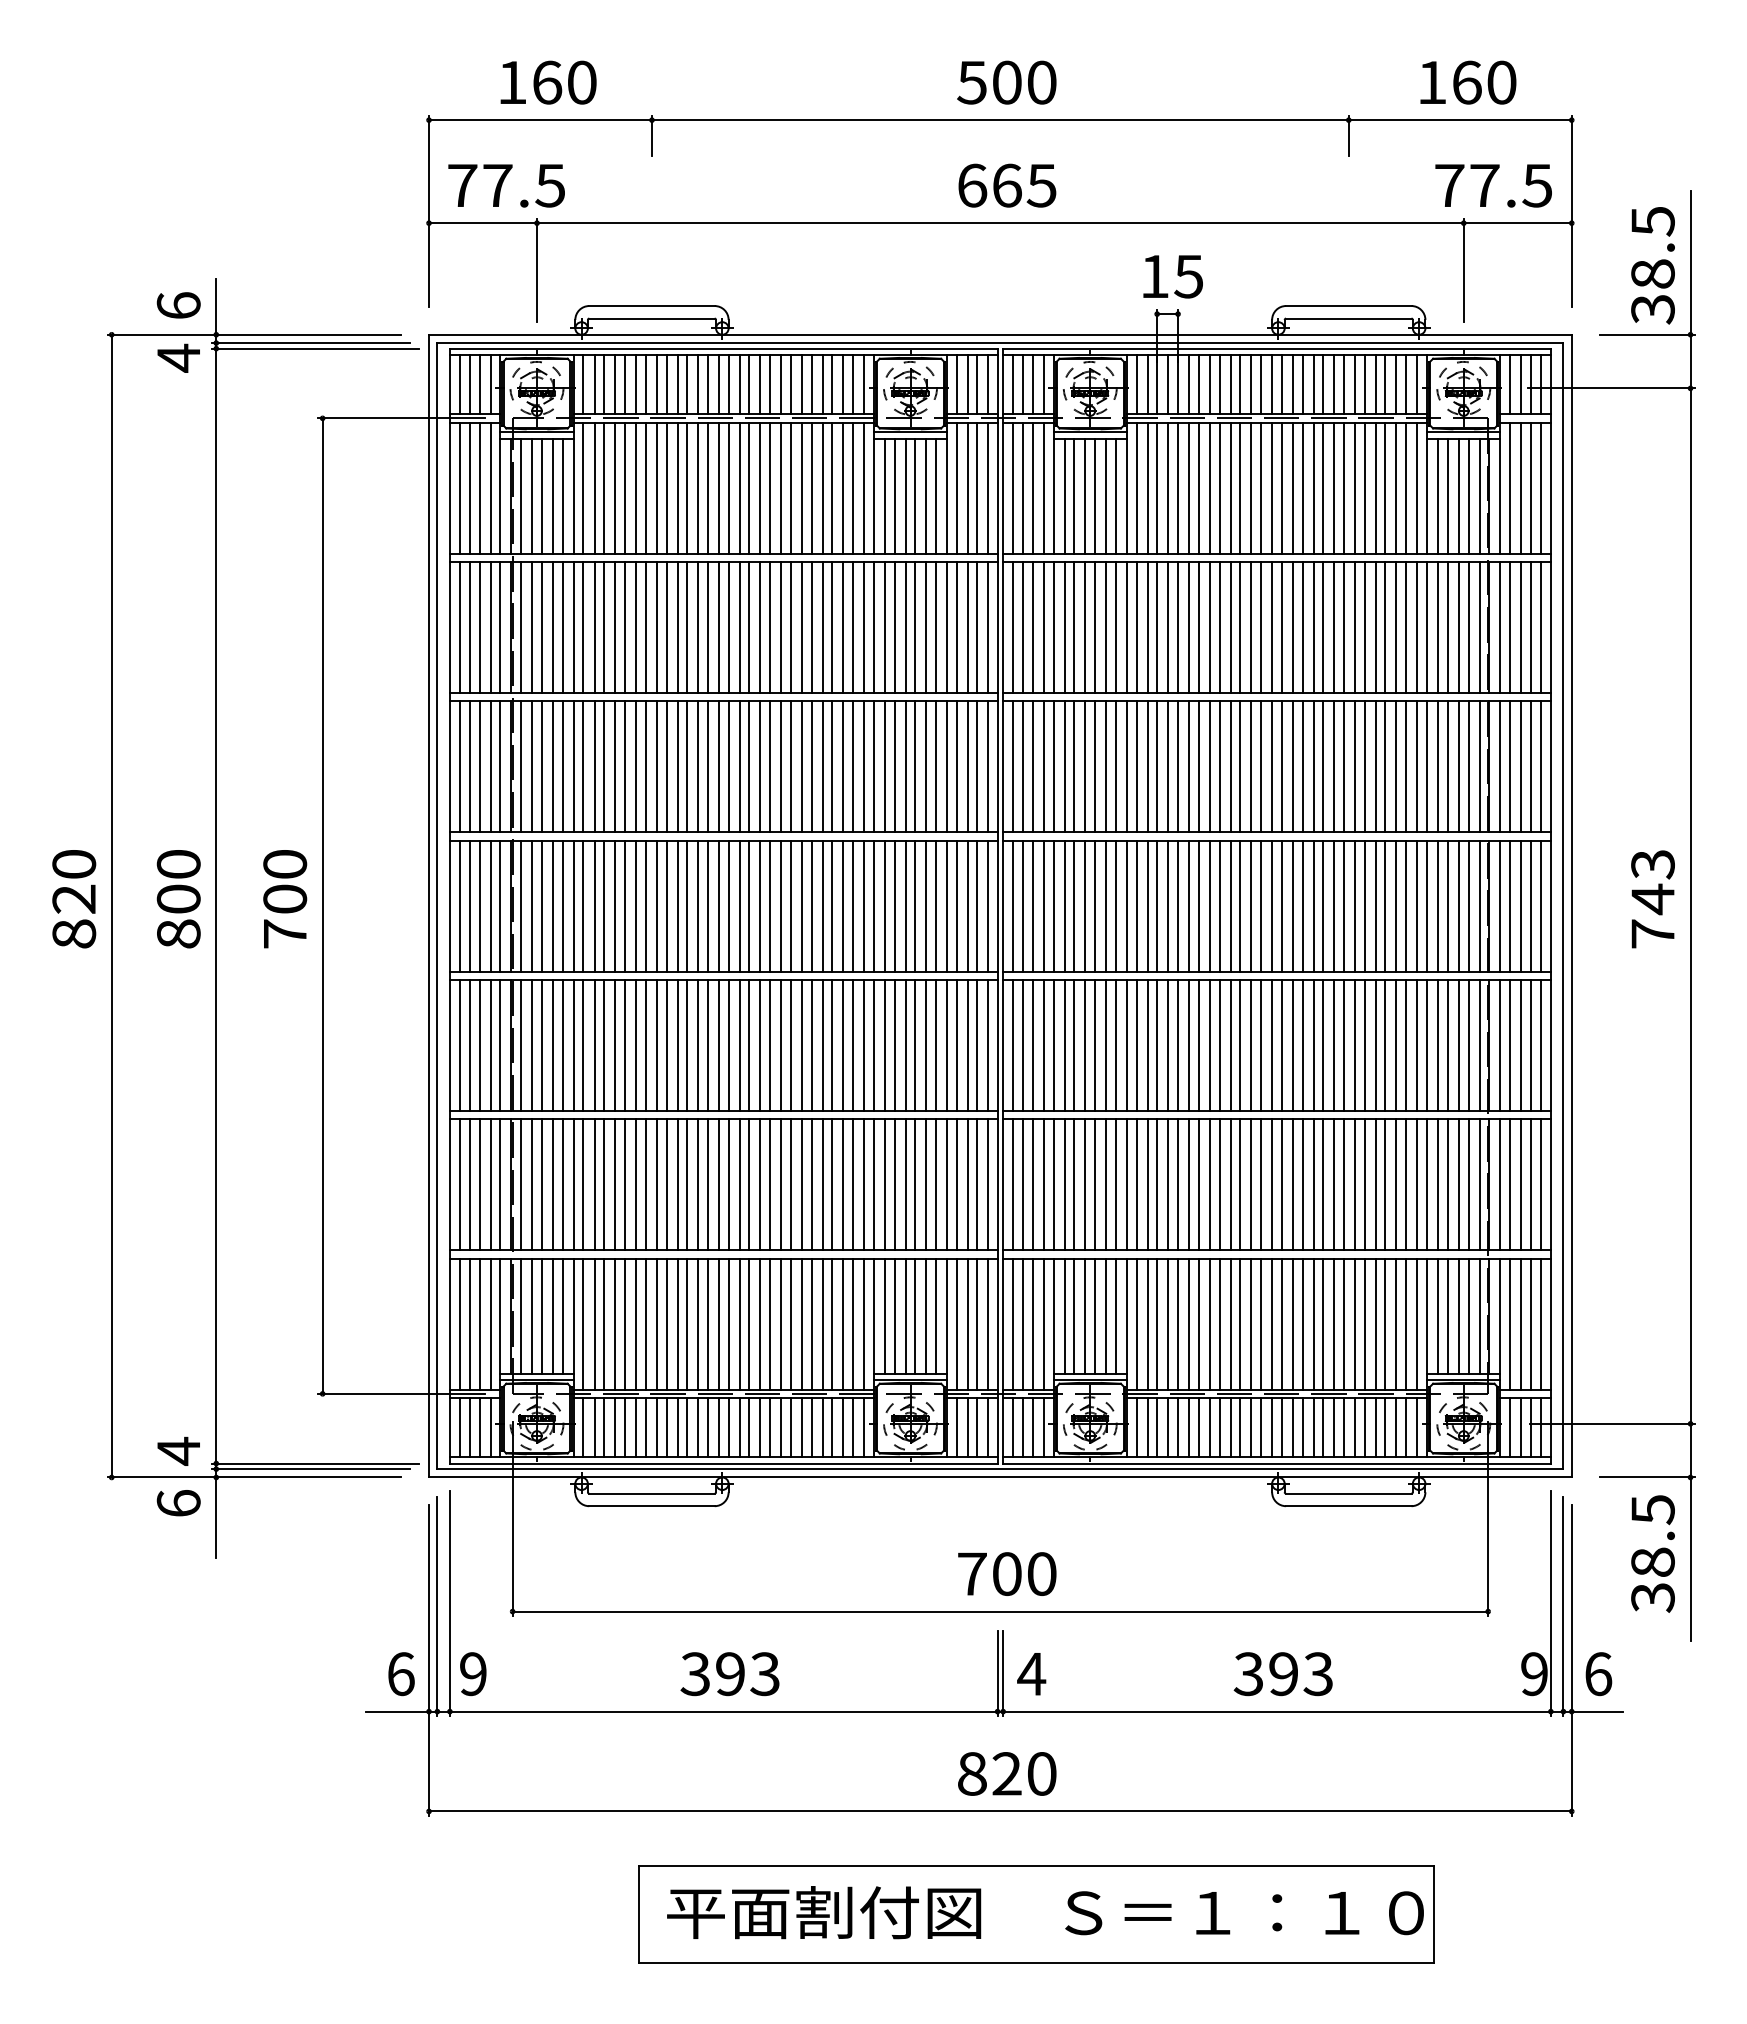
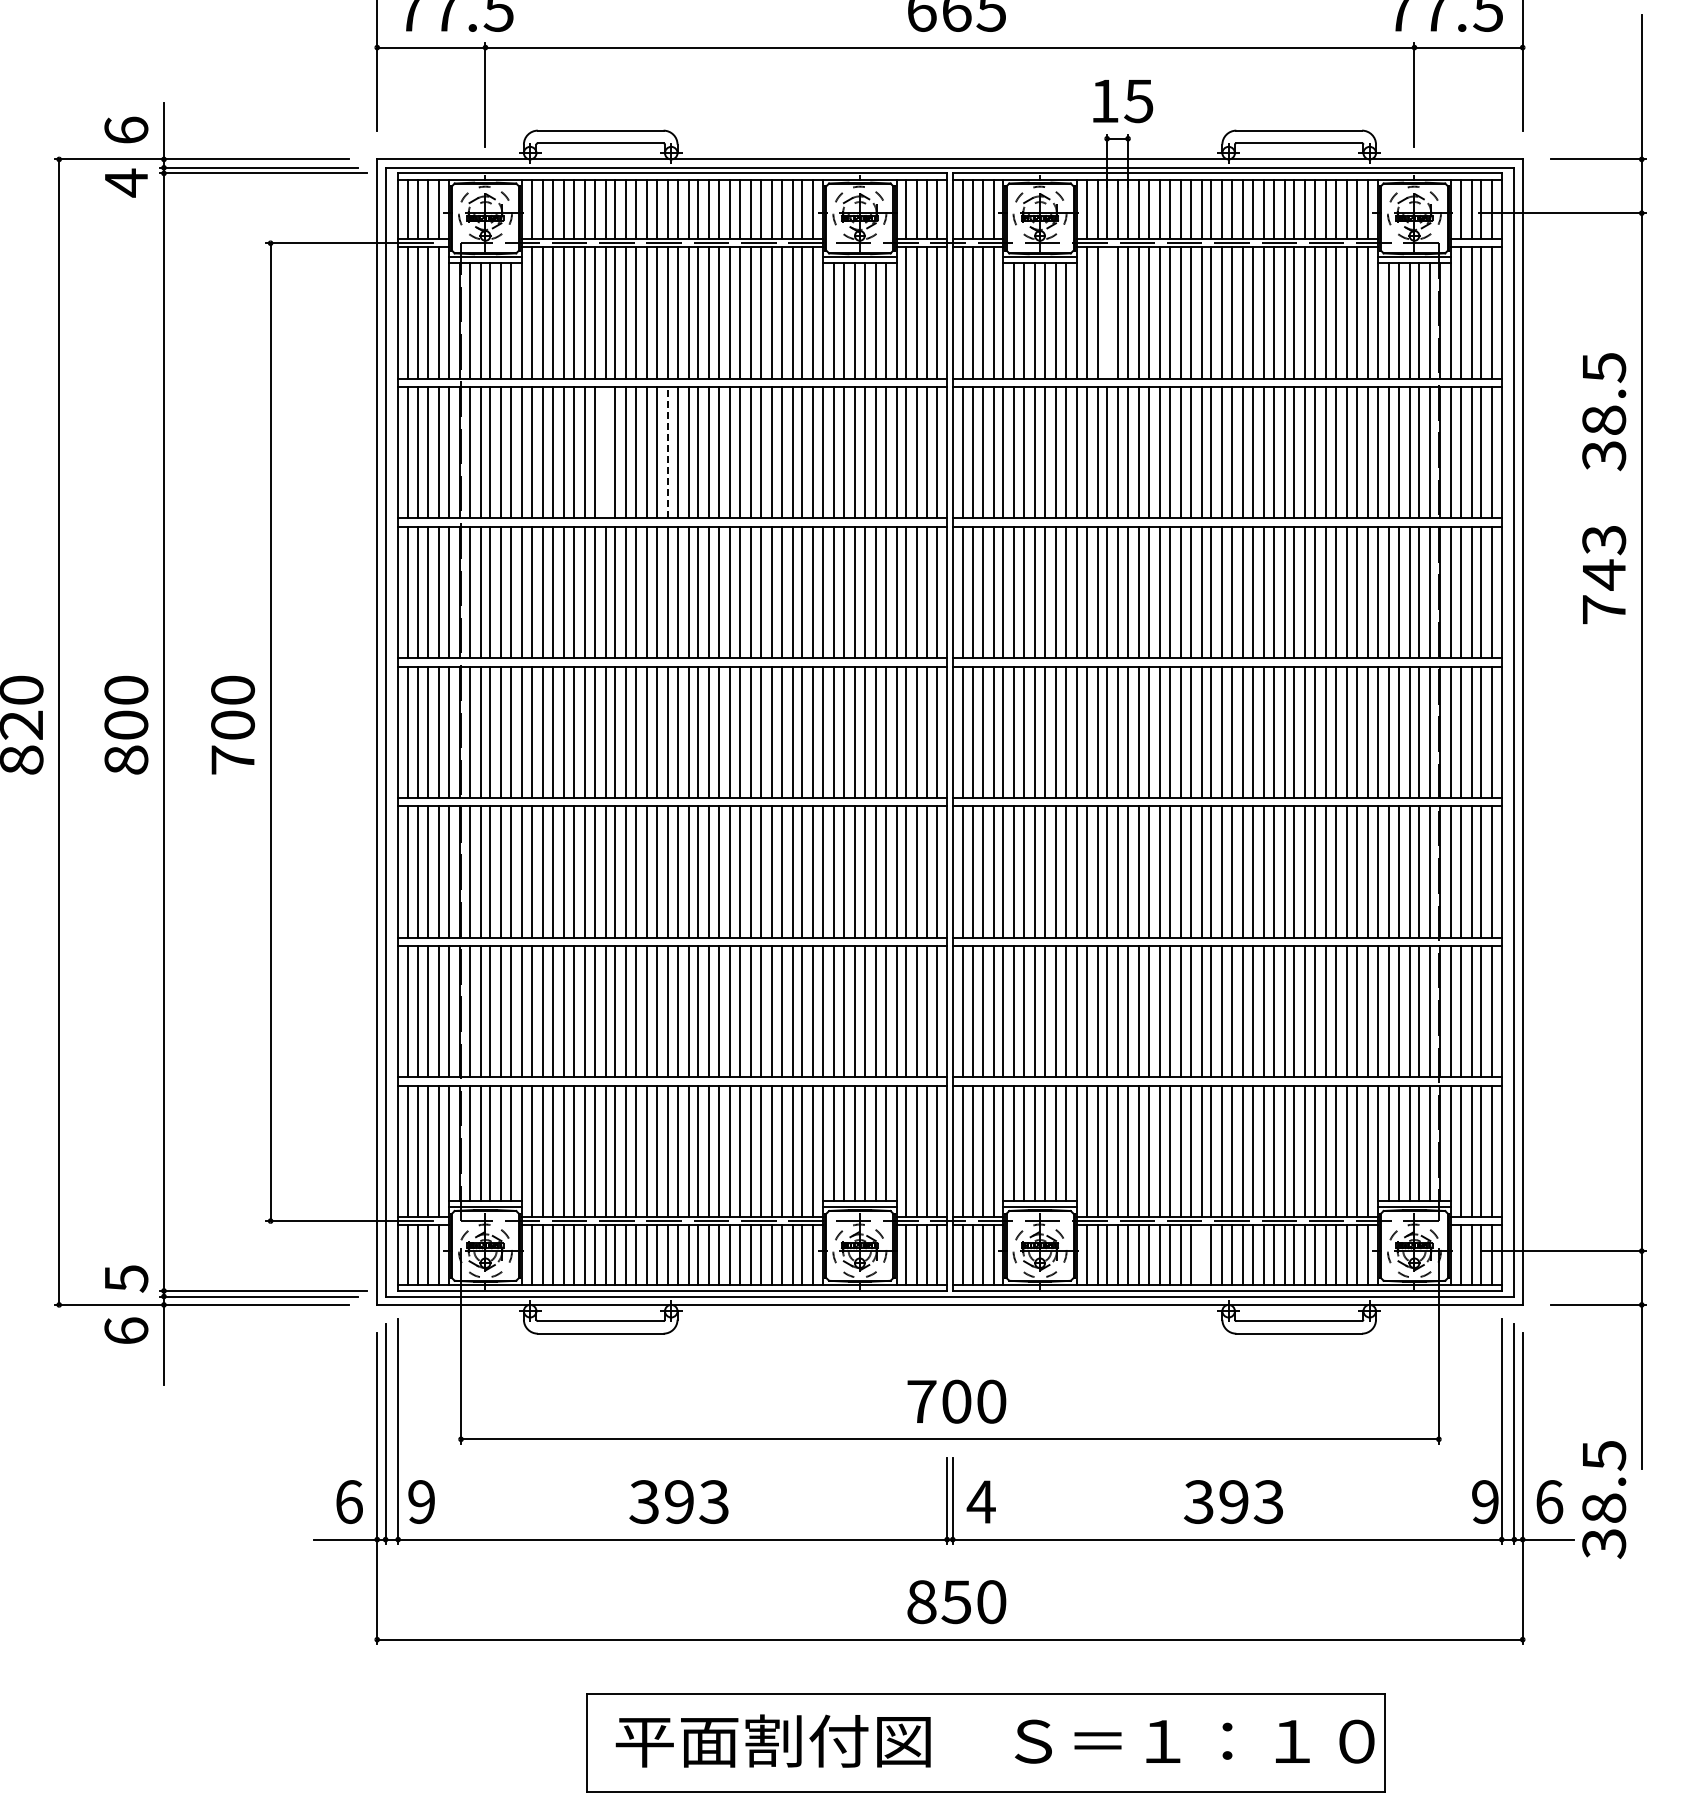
text: (1652, 265) -> (1603, 411), moved
line: (1157, 487) -> (1107, 312), removed
line: (656, 626) -> (605, 451), removed
line: (718, 626) -> (667, 451), solid -> dashed
text: (1652, 899) -> (1603, 575), moved
line: (1251, 1427) -> (1201, 1254), removed
text: (178, 1450) -> (126, 1277), 4 -> 5
text: (1652, 1553) -> (1603, 1499), moved
text: (1006, 1773) -> (956, 1601), 820 -> 850

